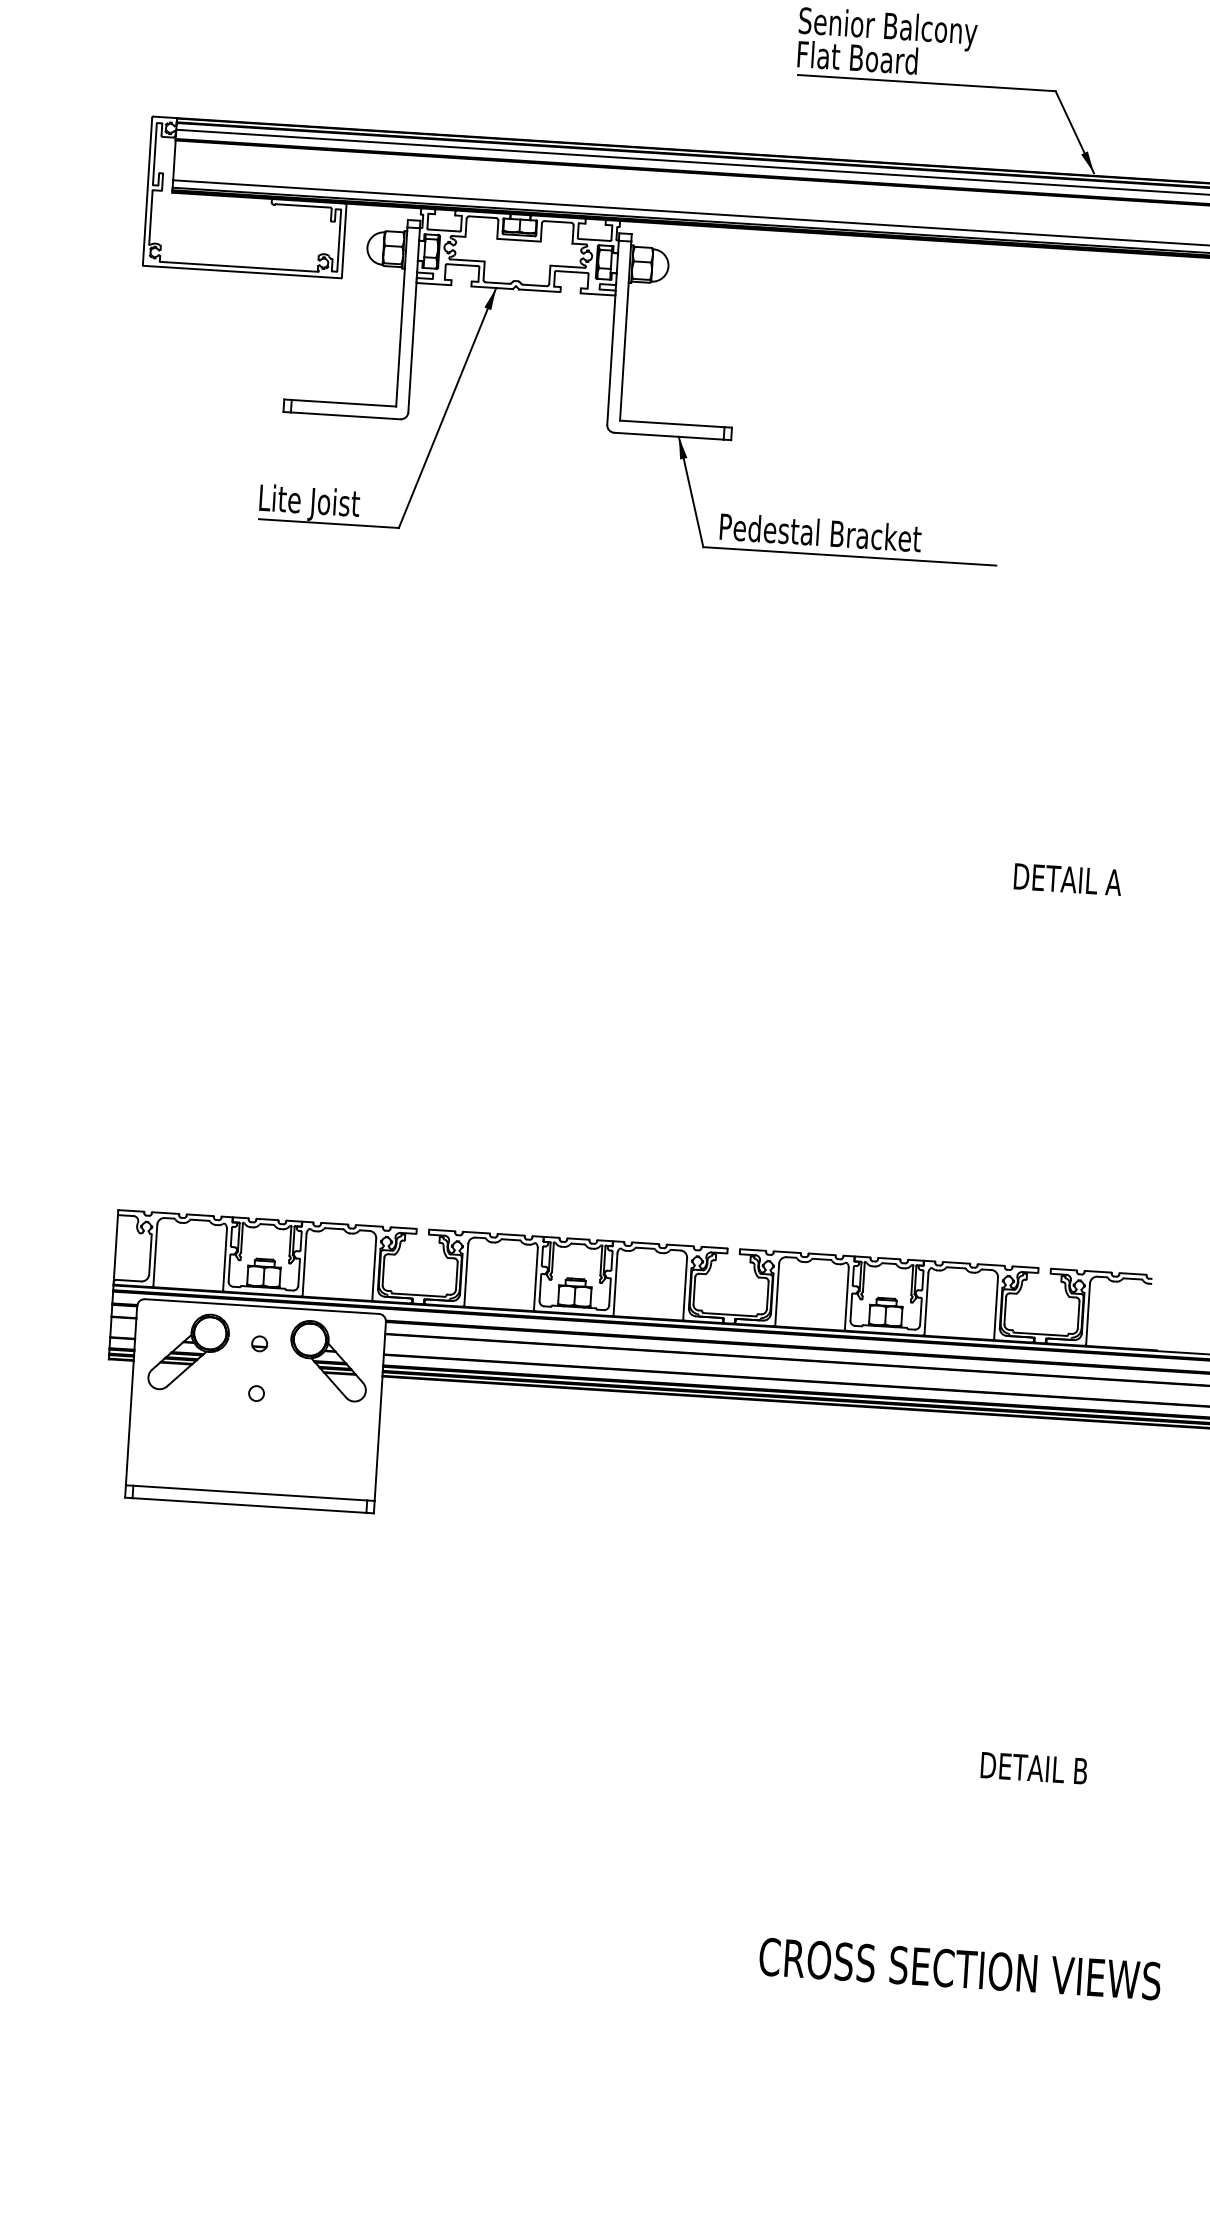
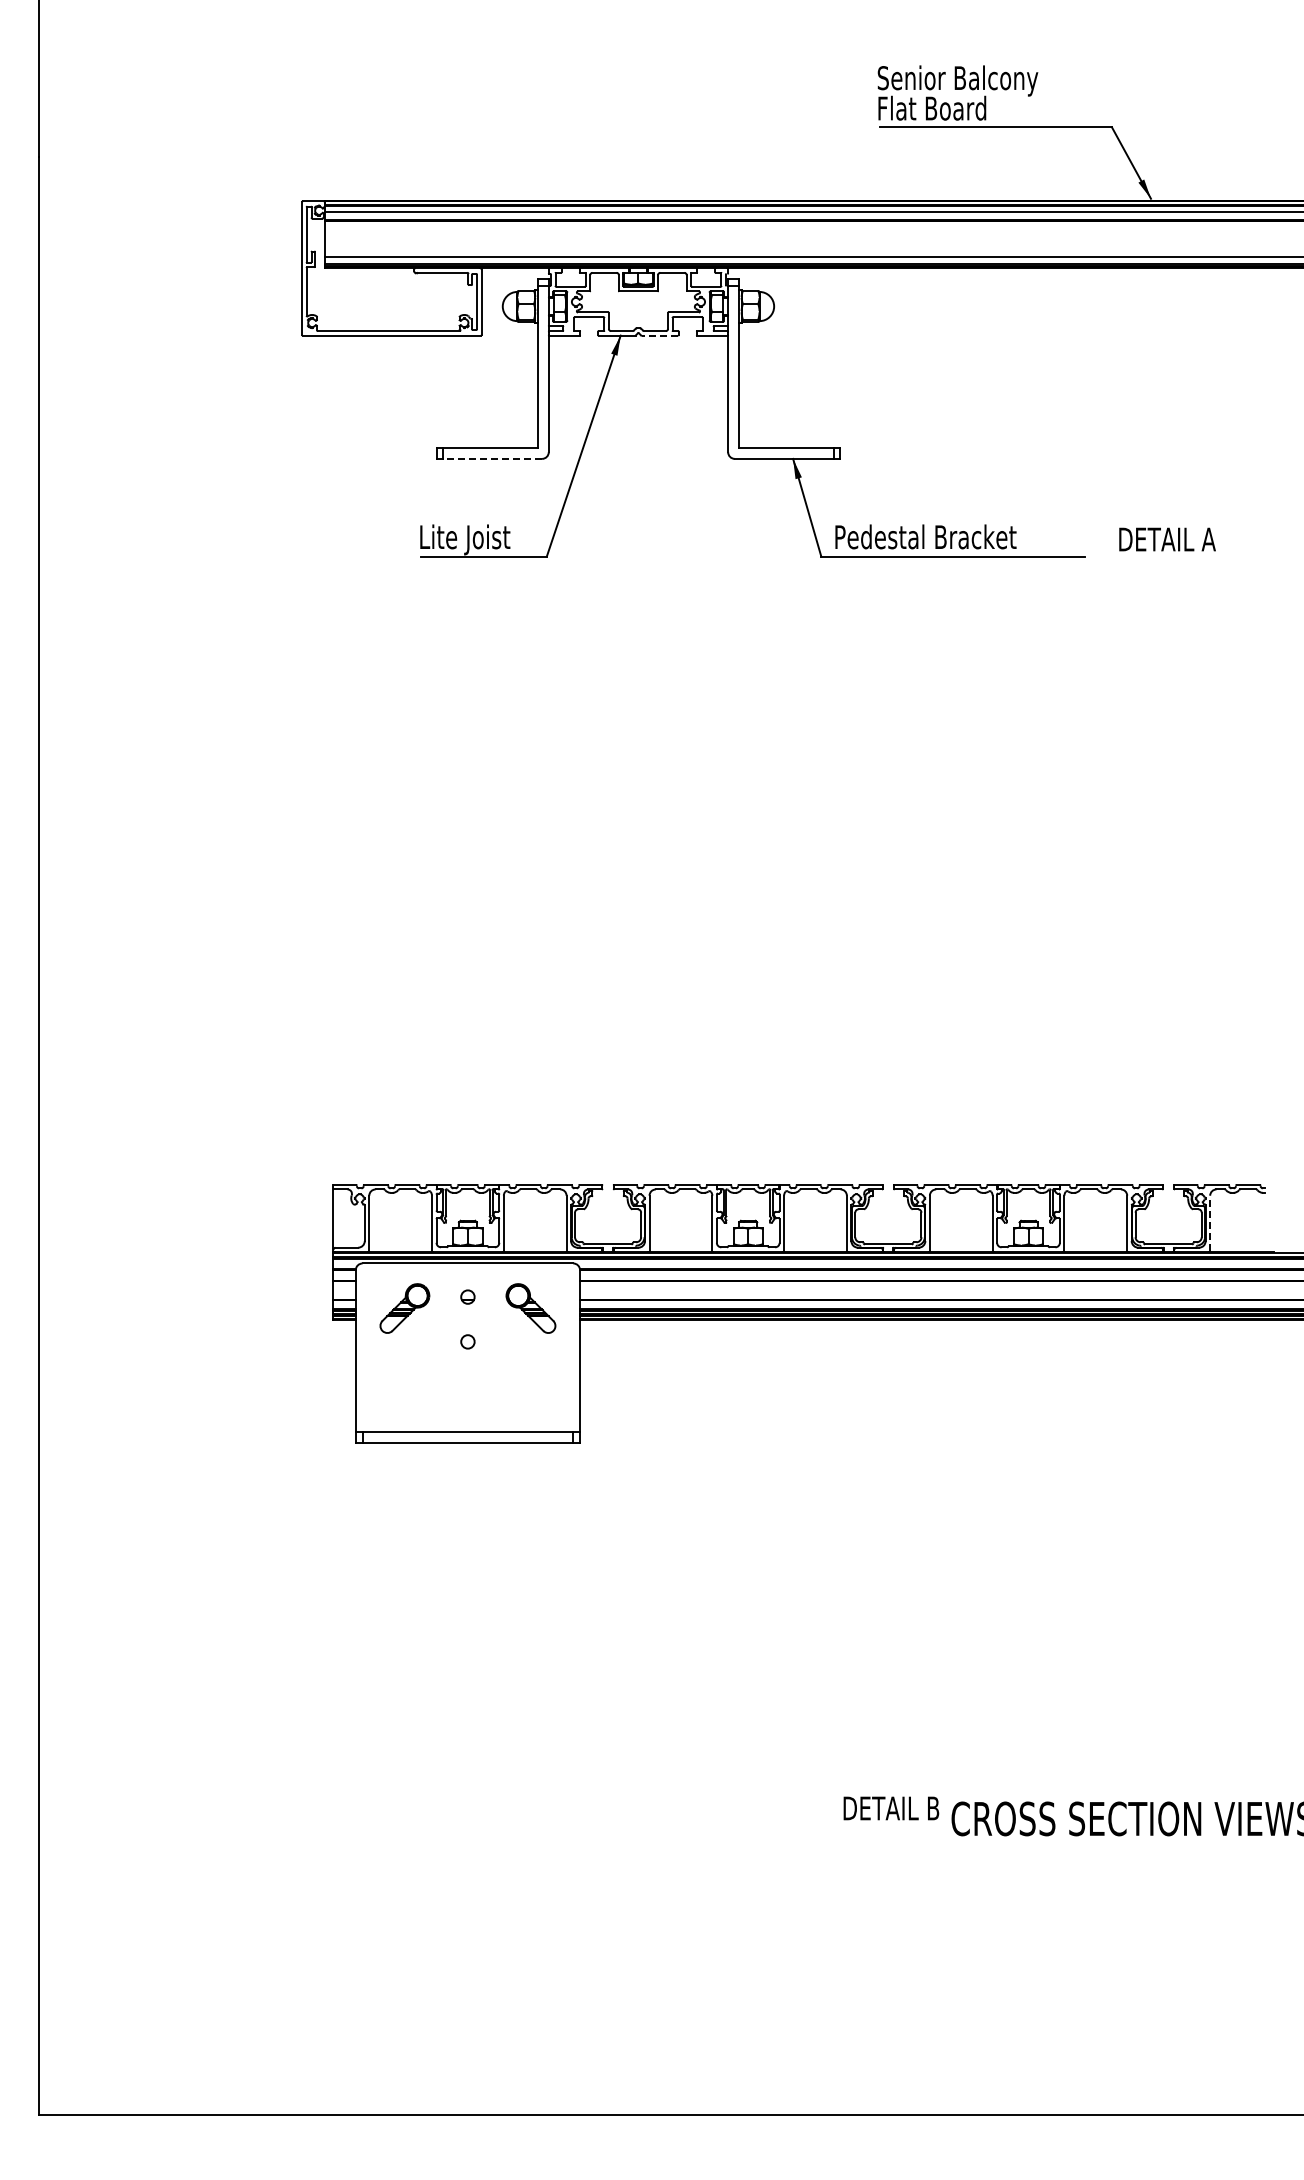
line: (539, 290) -> (659, 335), solid -> dashed
line: (345, 415) -> (492, 458), solid -> dashed
text: (1067, 879) -> (1167, 539), moved
line: (1088, 1314) -> (1210, 1223), solid -> dashed
part: (188, 1352) -> (404, 1308), size x0.7
part: (328, 1360) -> (530, 1308), size x0.7
text: (1034, 1768) -> (891, 1808), moved

